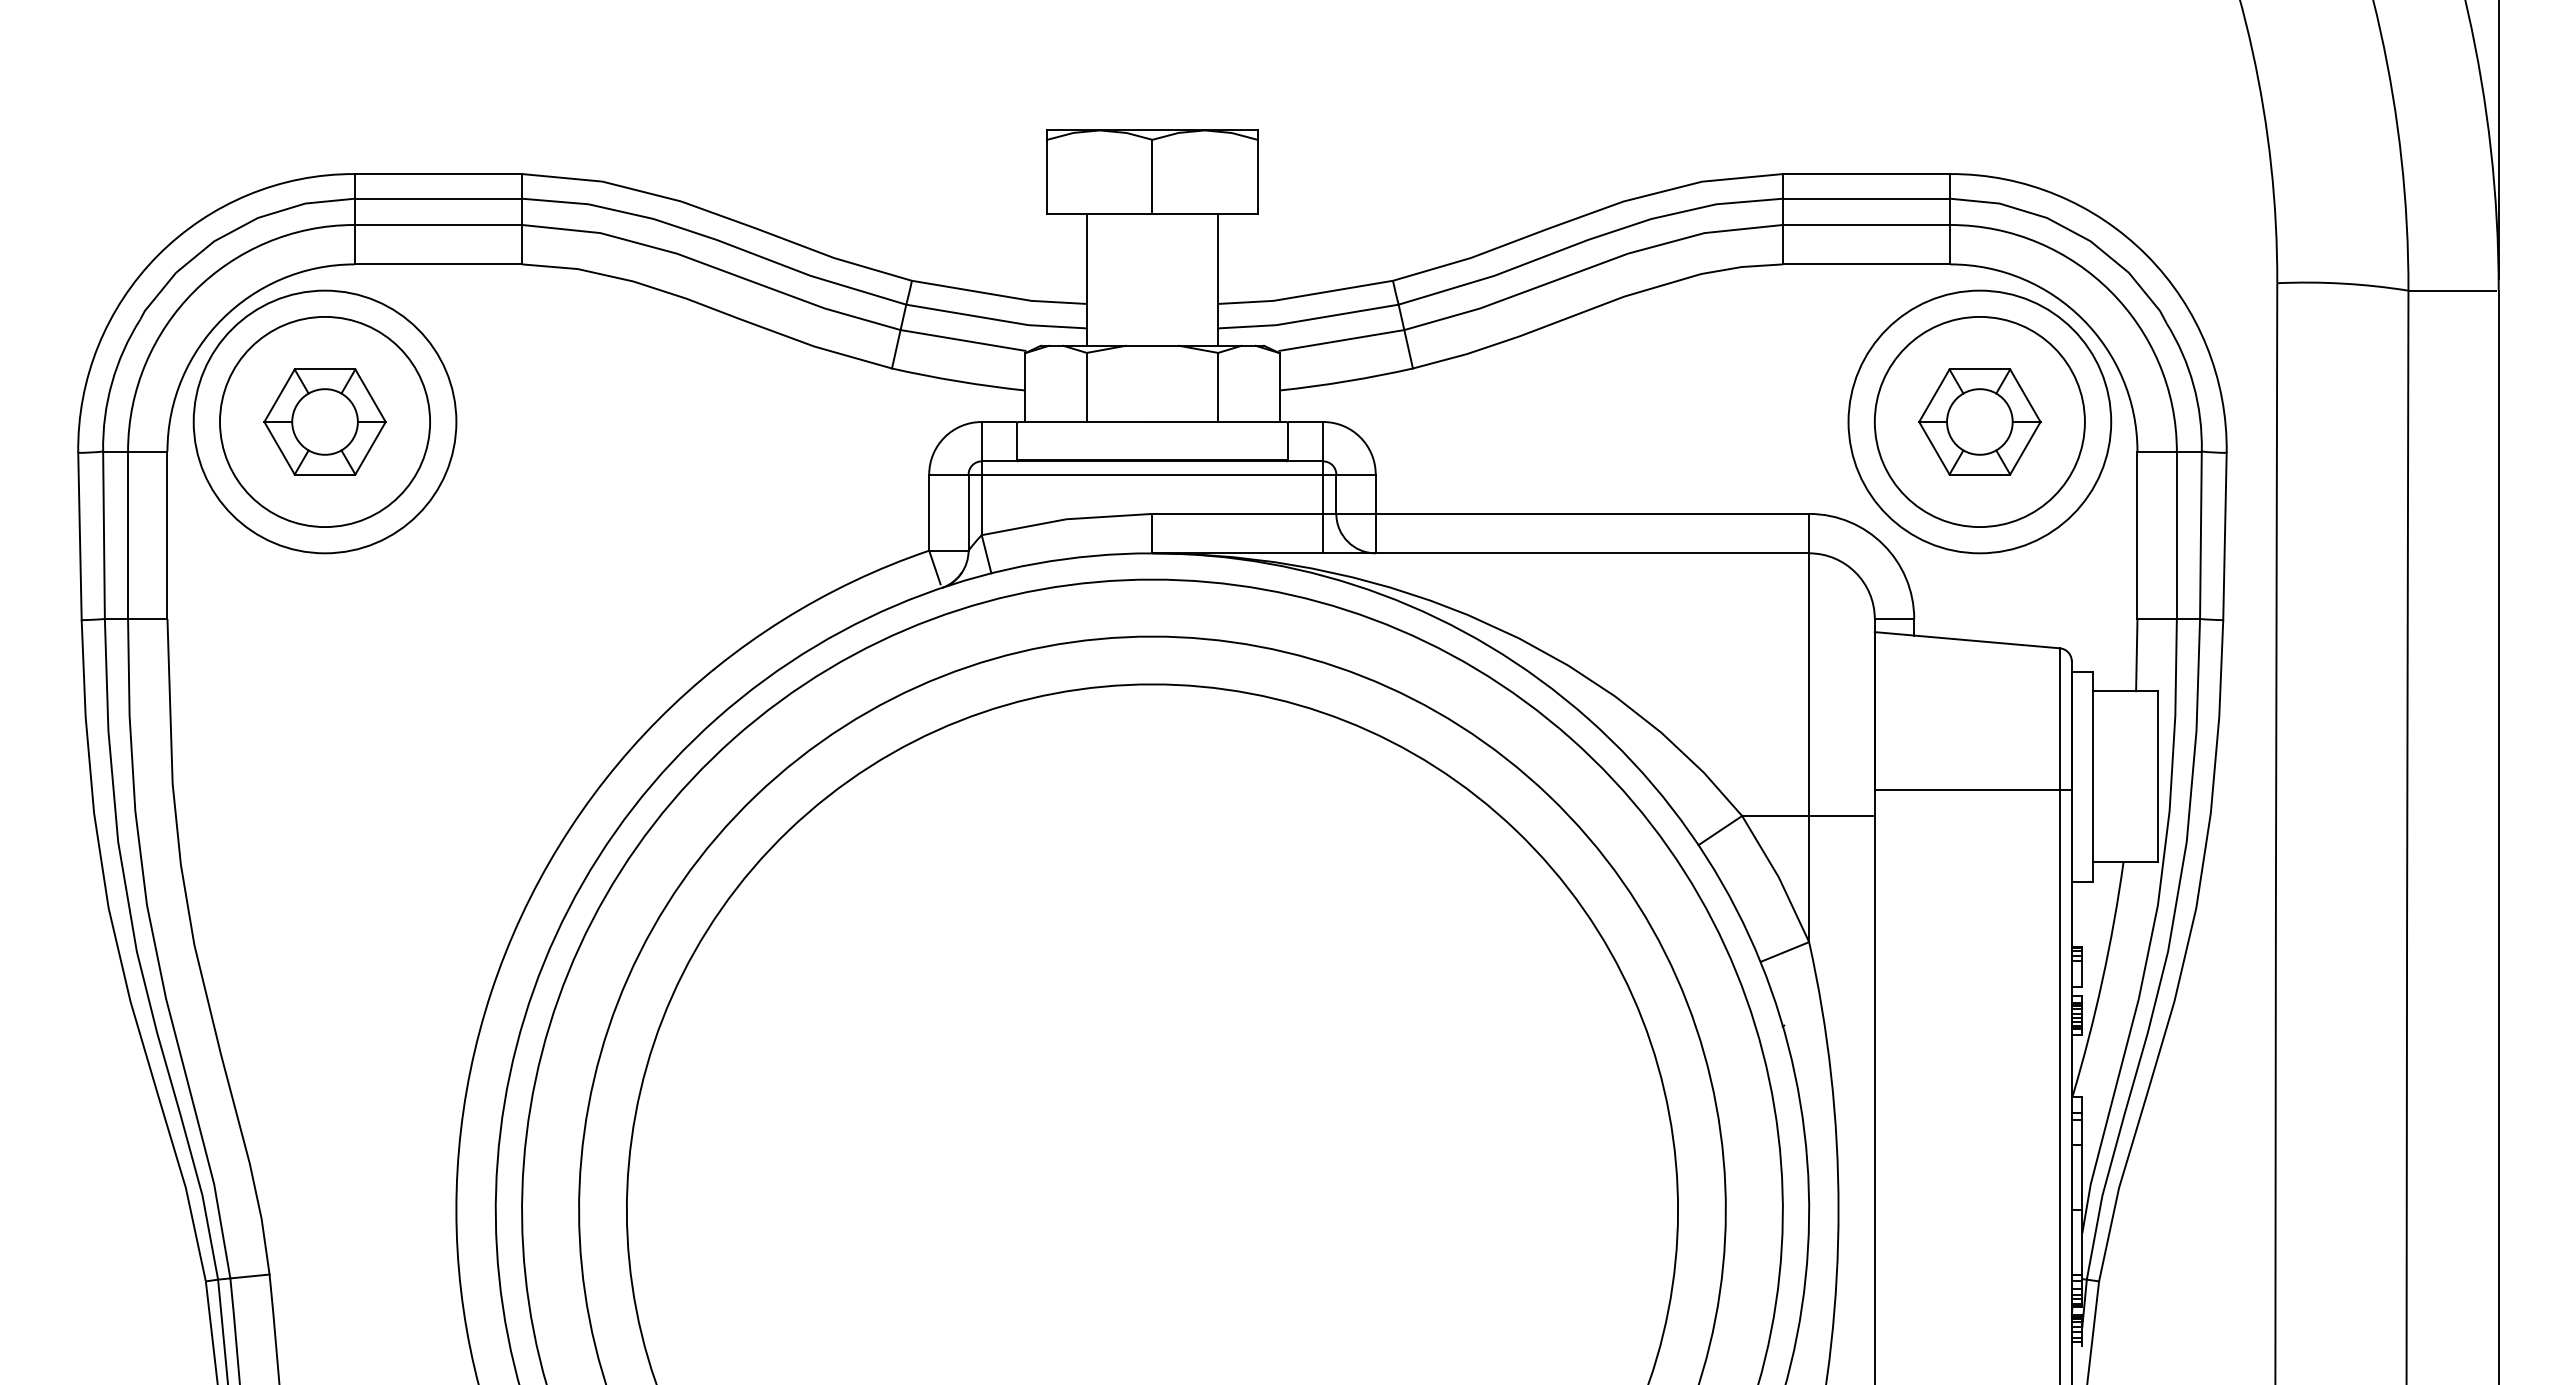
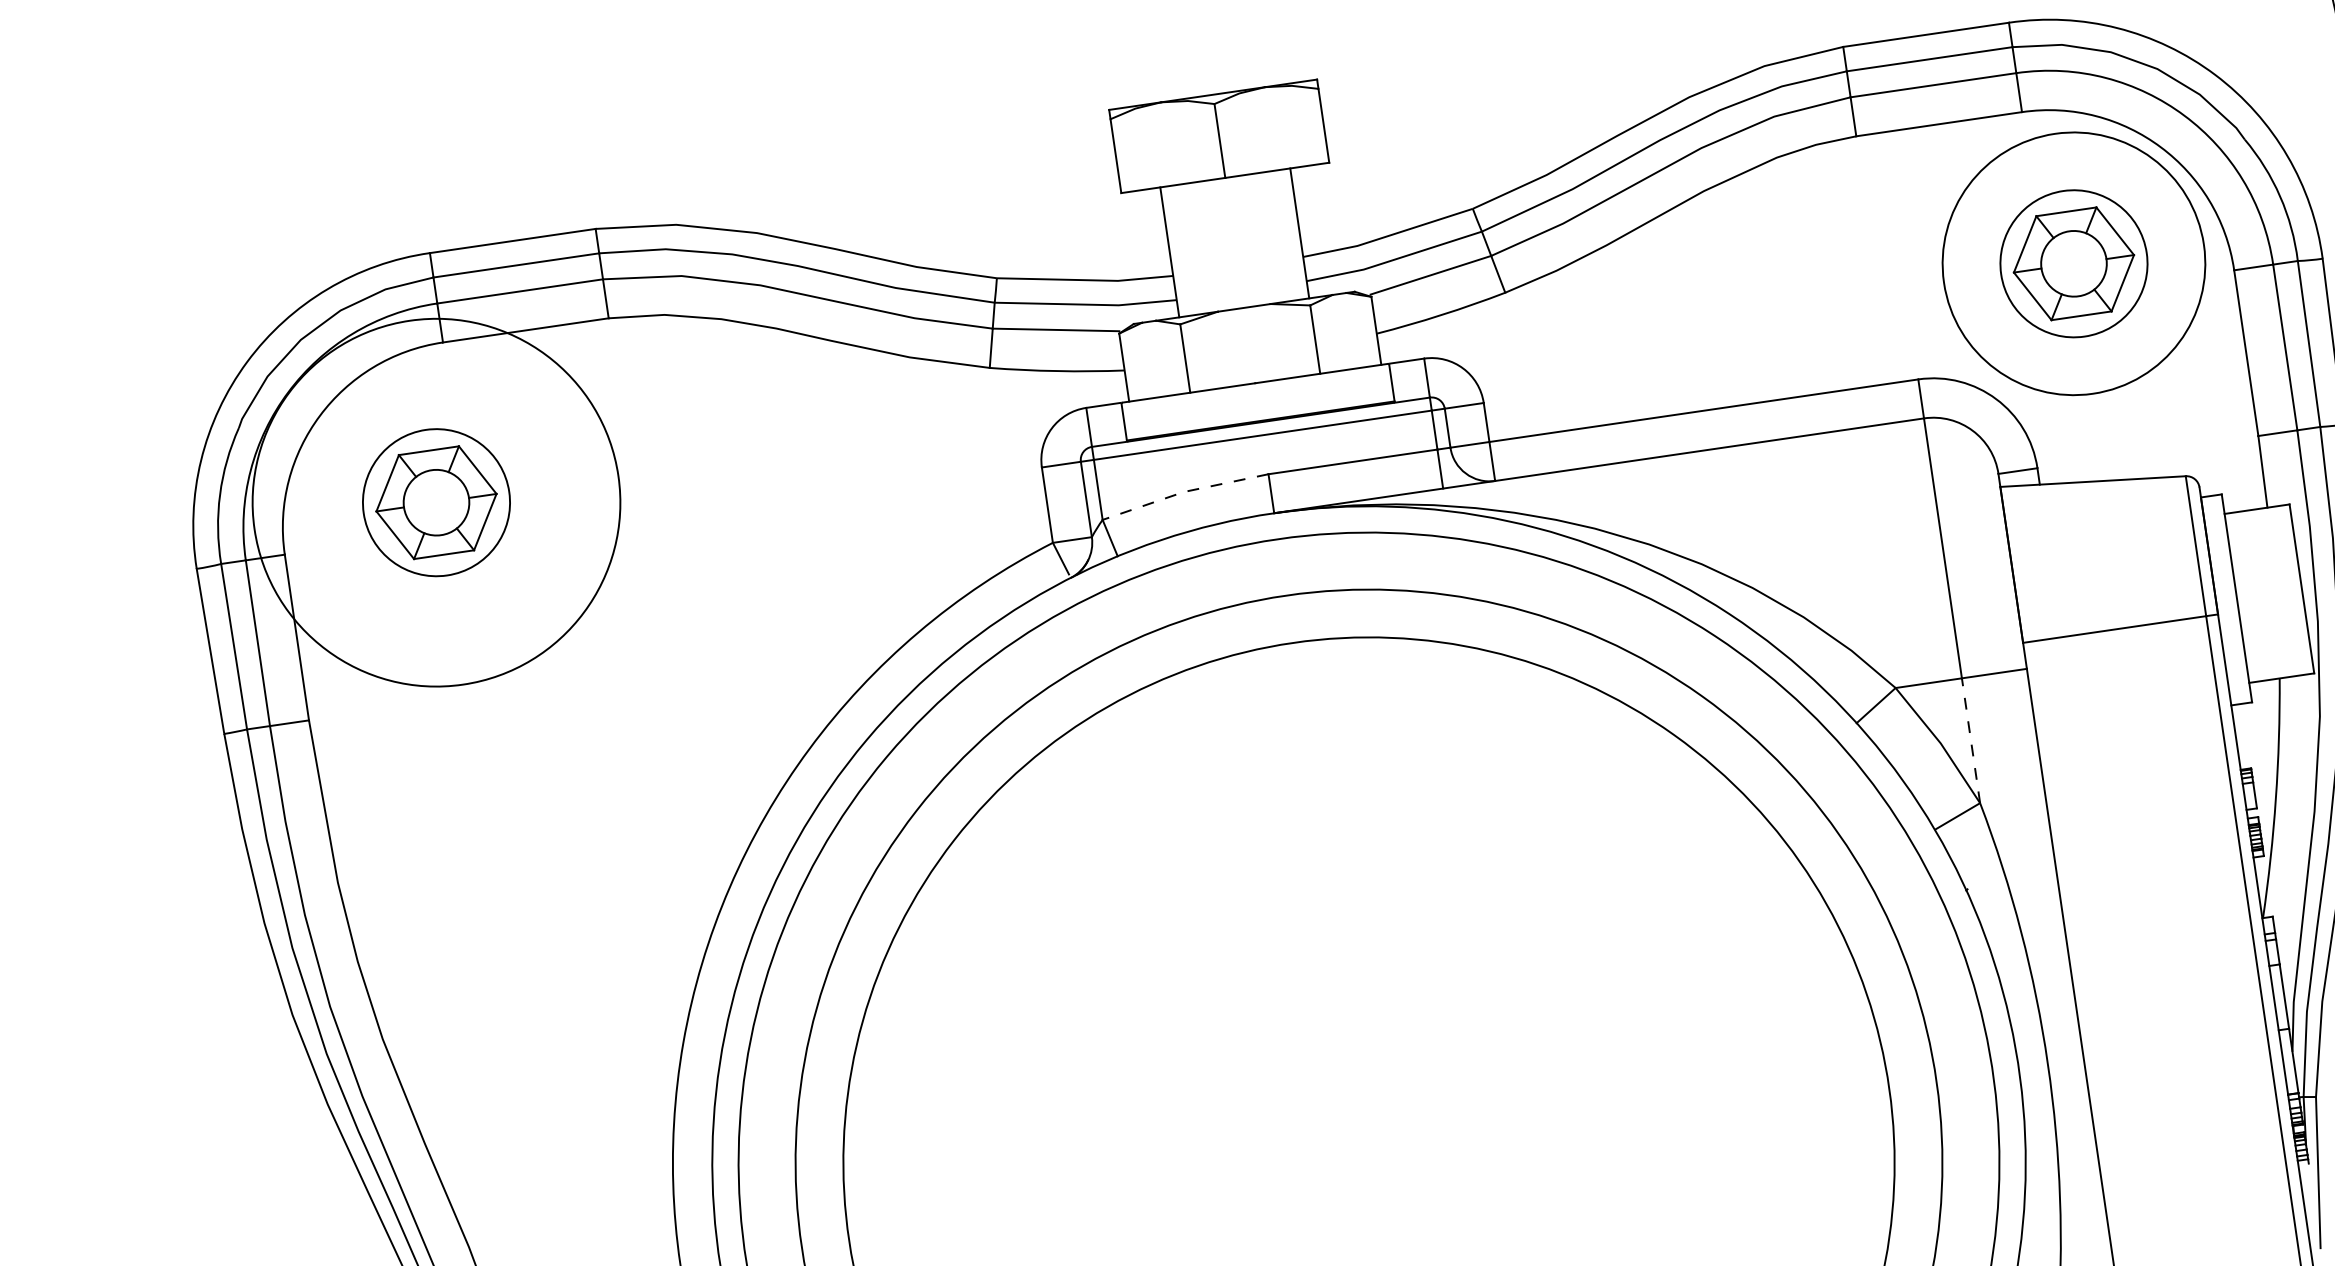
circle: (324, 421) -> (435, 502), size x1.4
circle: (325, 421) -> (436, 502), size x0.7
circle: (1979, 421) -> (2073, 263), size x0.7
line: (1066, 519) -> (1184, 492), solid -> dashed
line: (1809, 878) -> (1971, 740), solid -> dashed

